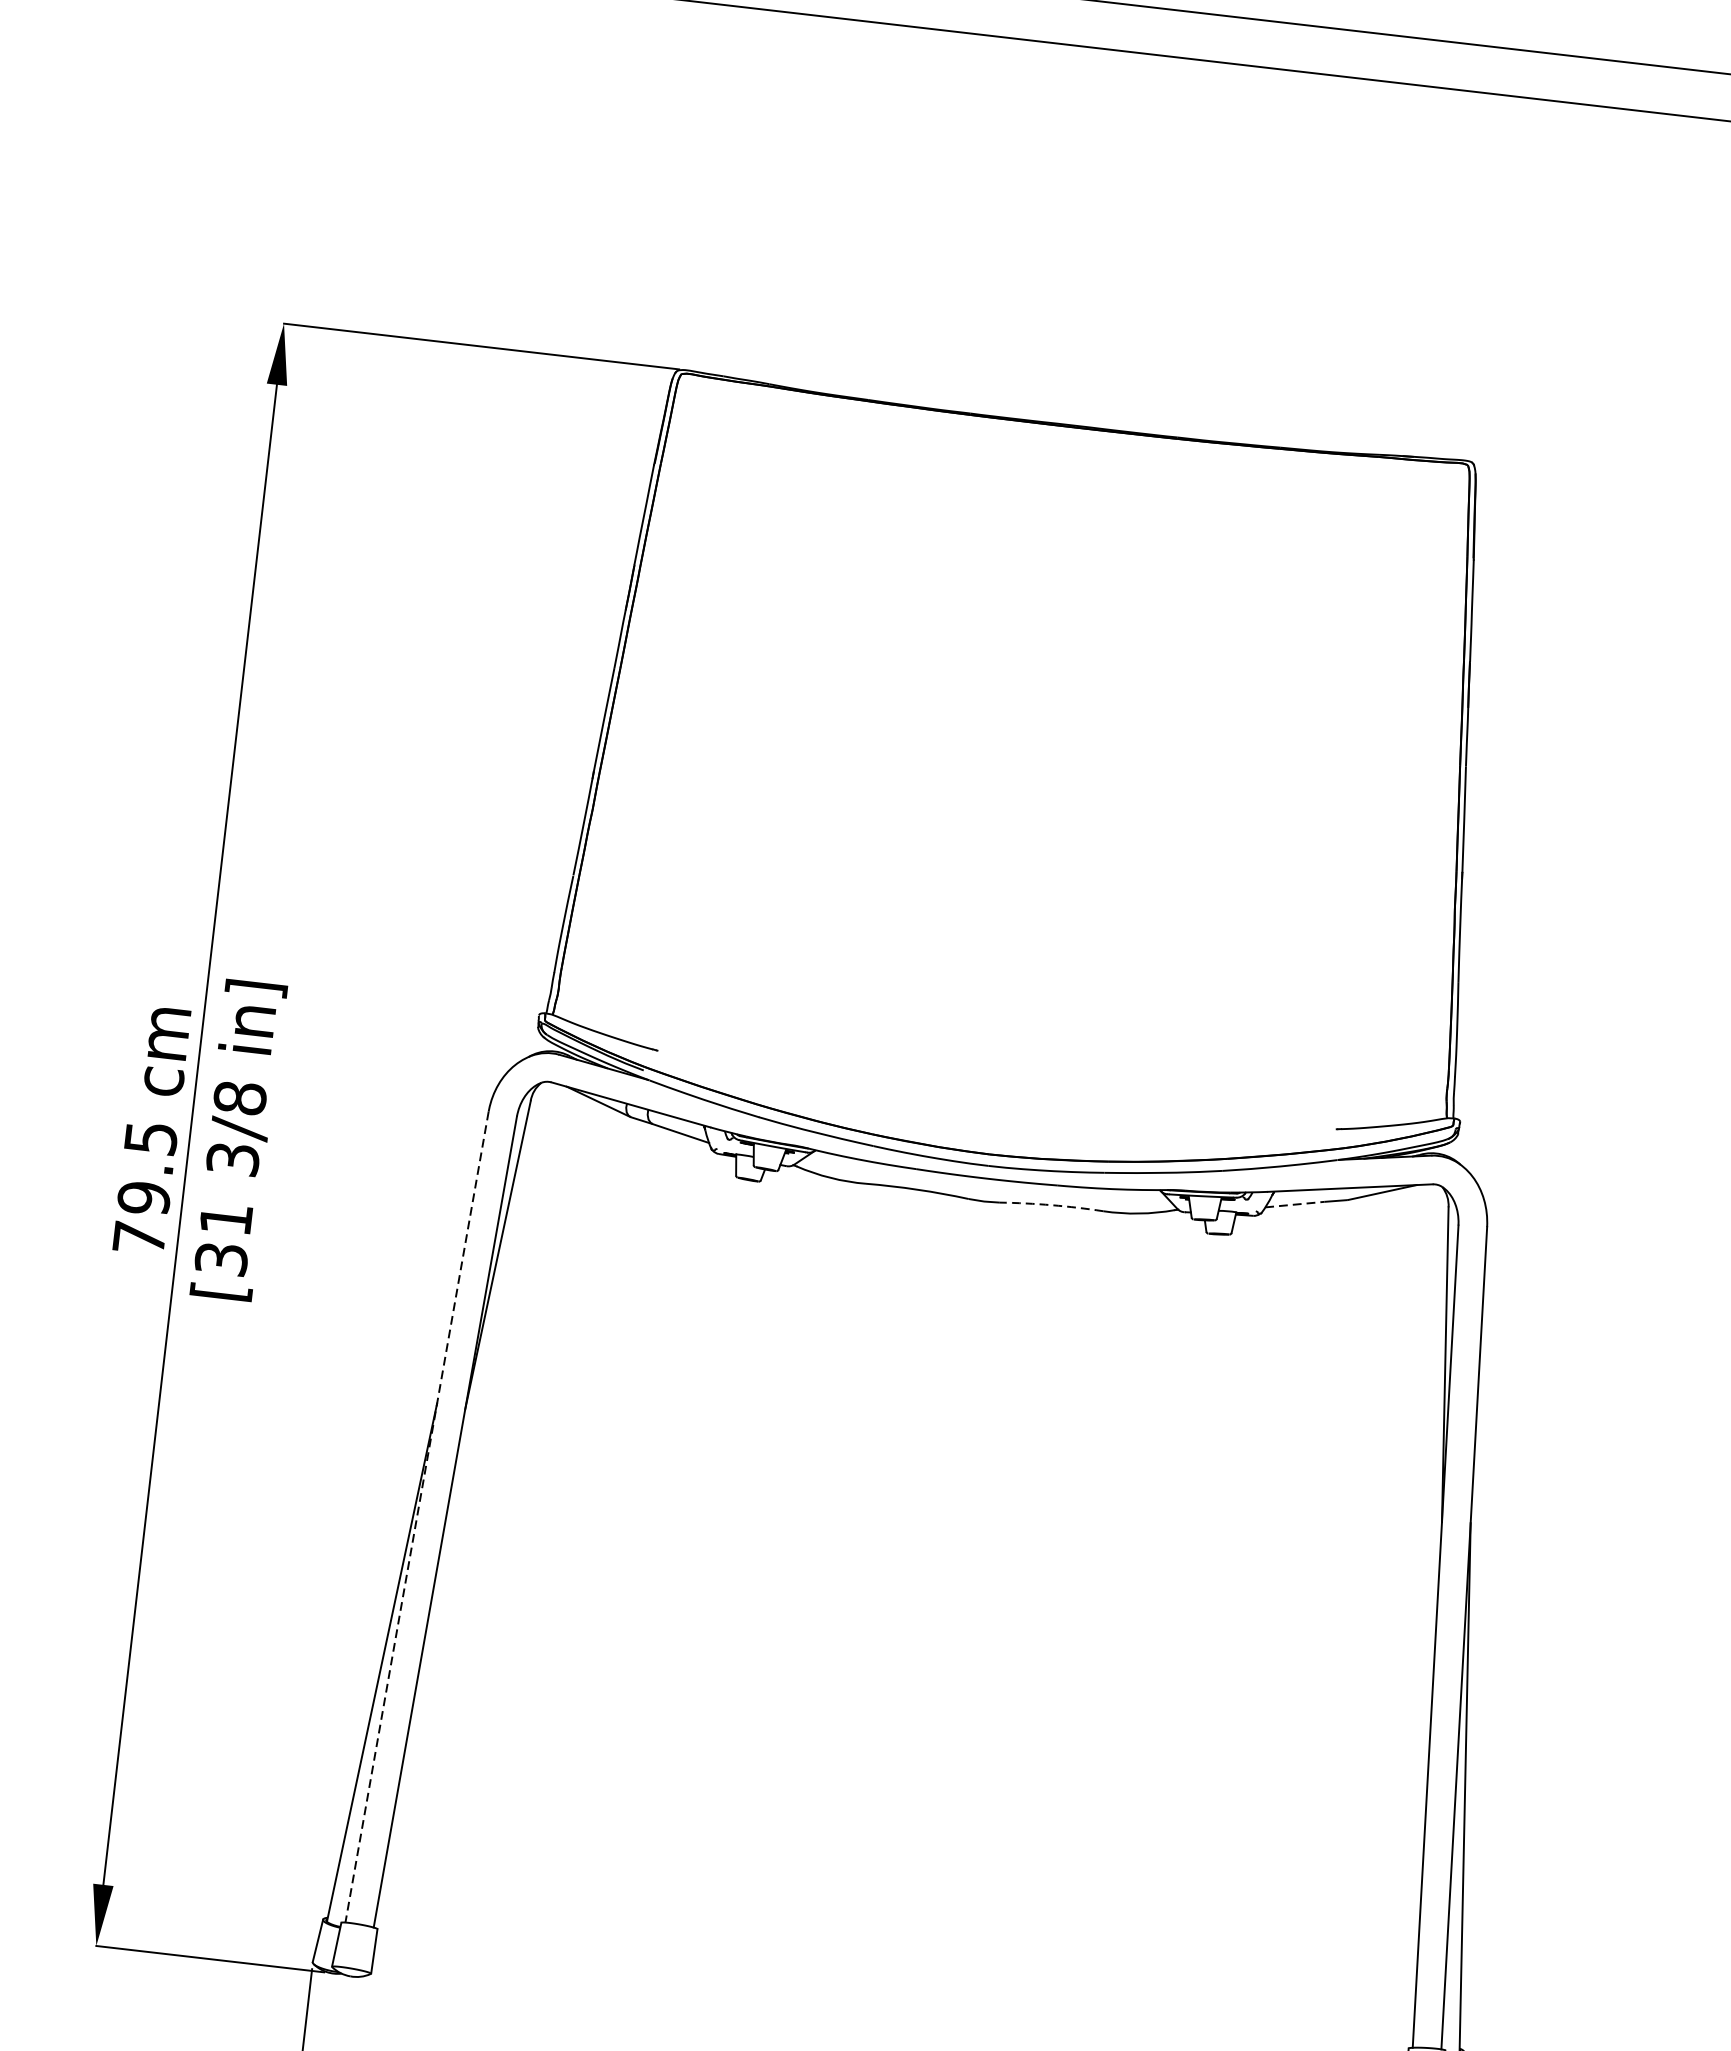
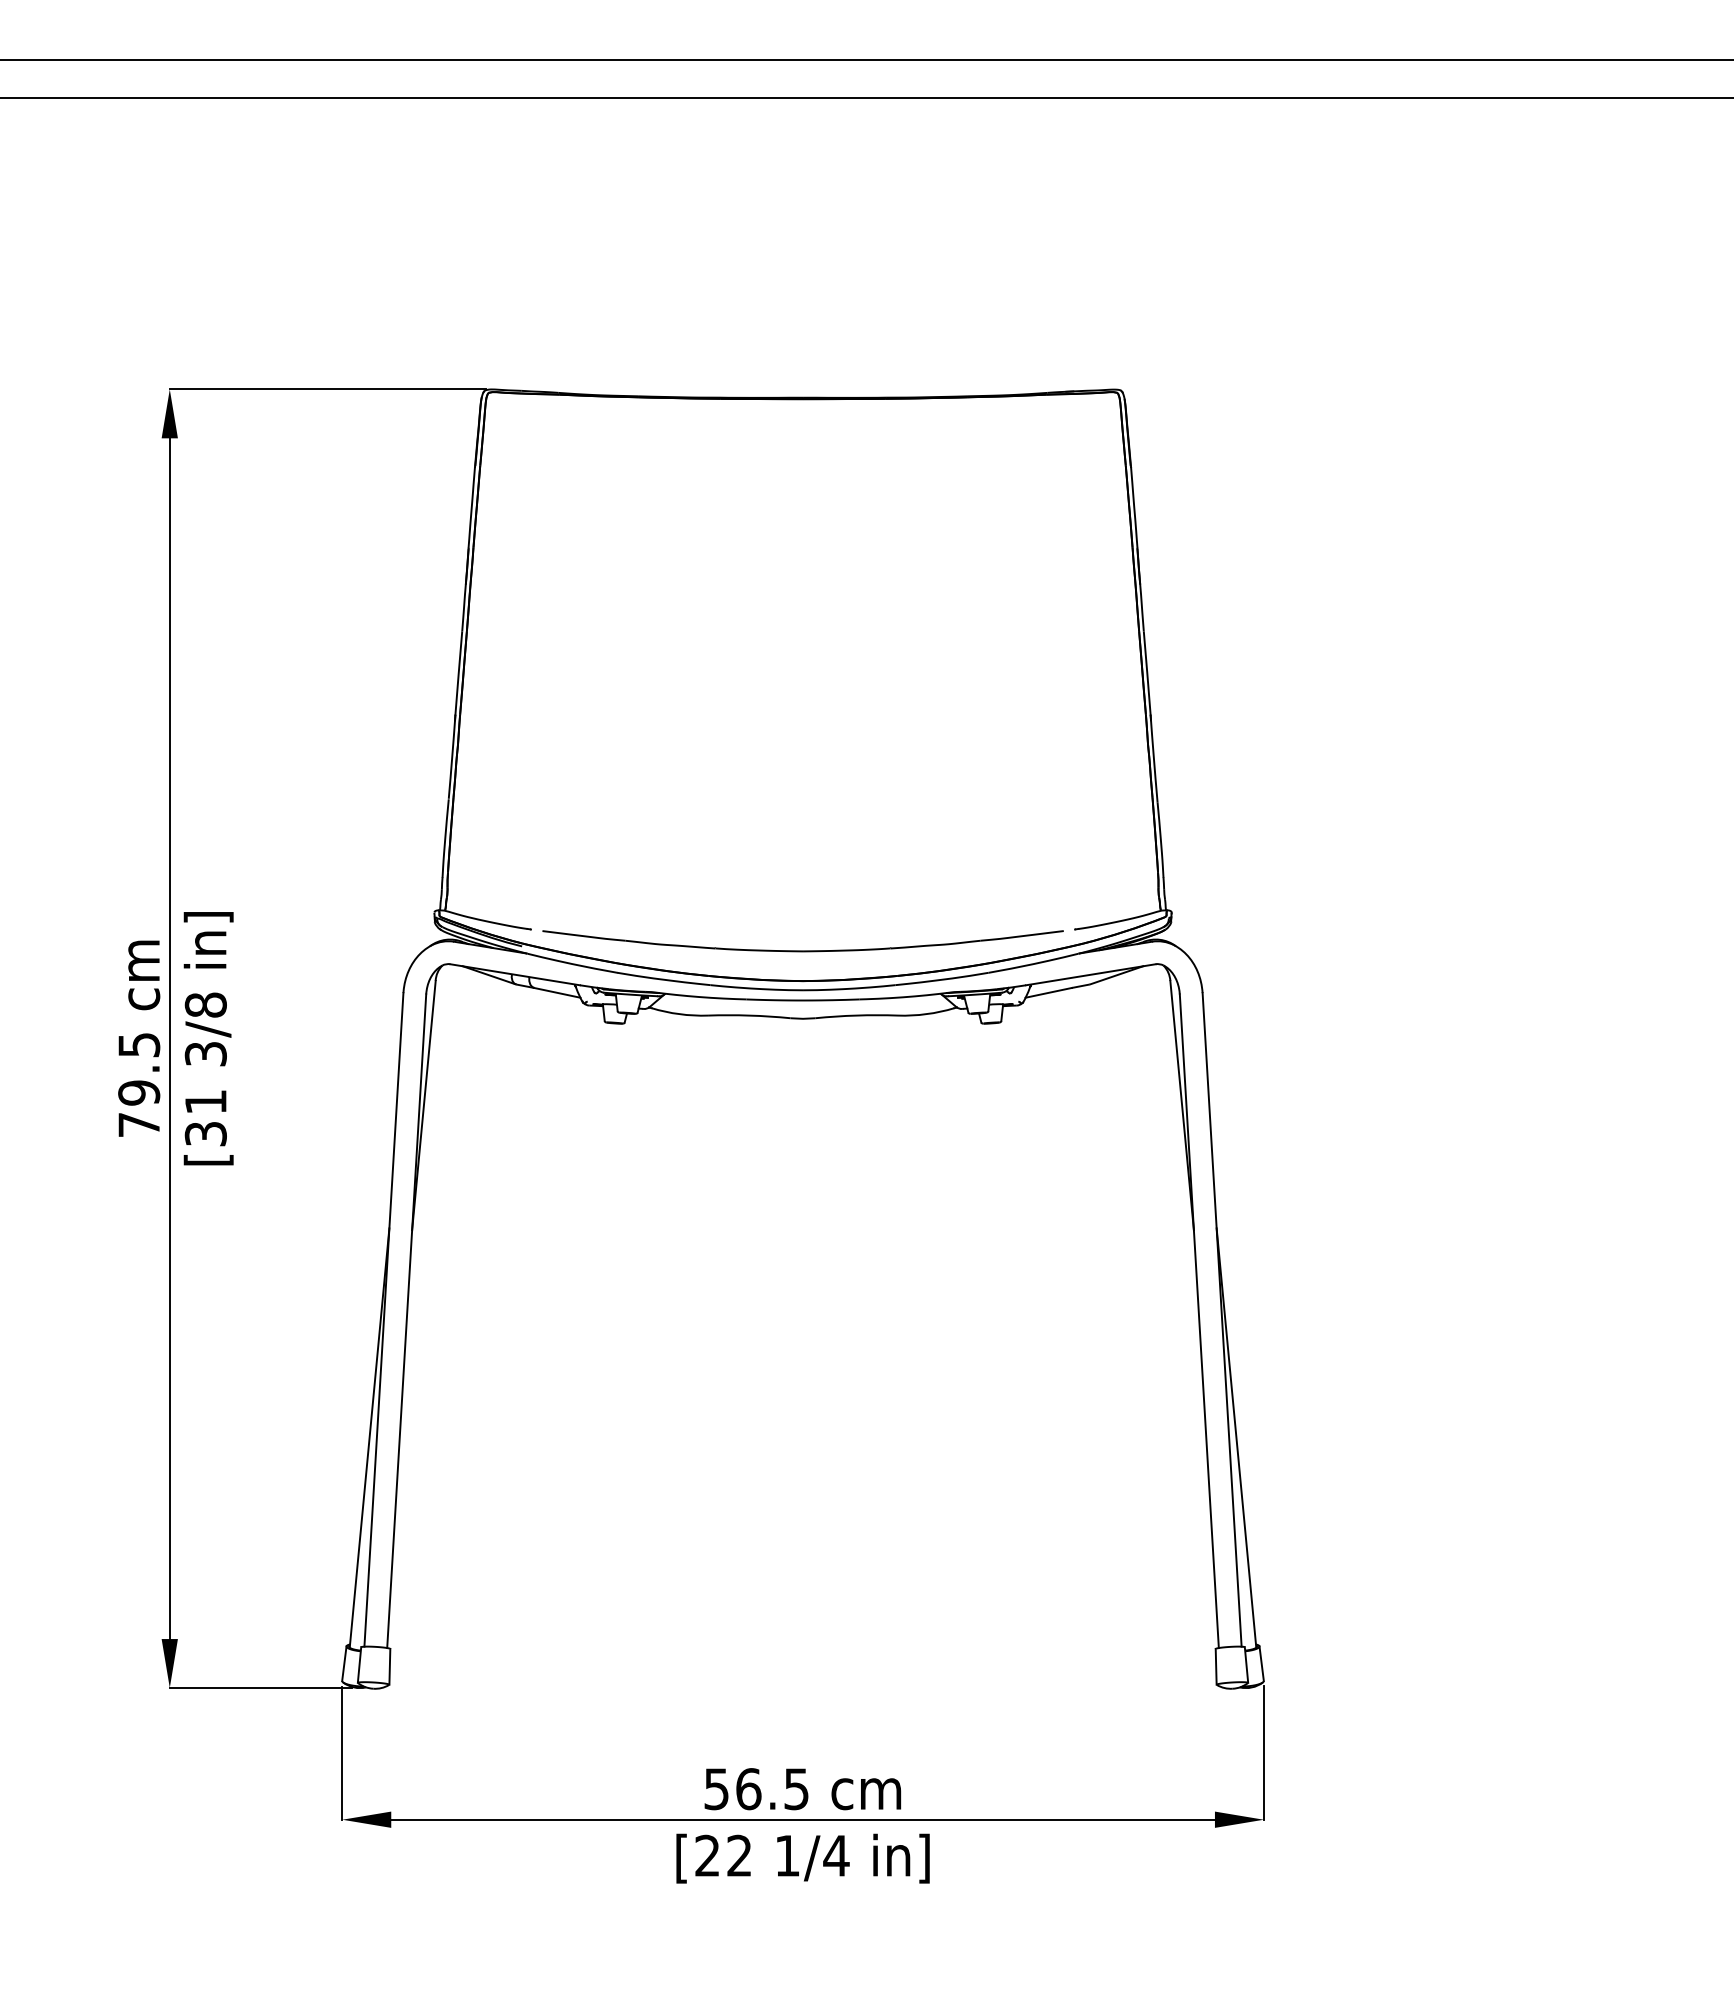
part: (993, 1116) -> (802, 950), added
line: (1294, 1204) -> (1048, 992), dashed -> solid
arc: (1051, 1205) -> (856, 1015), dashed -> solid
line: (416, 1517) -> (383, 1320), dashed -> solid

